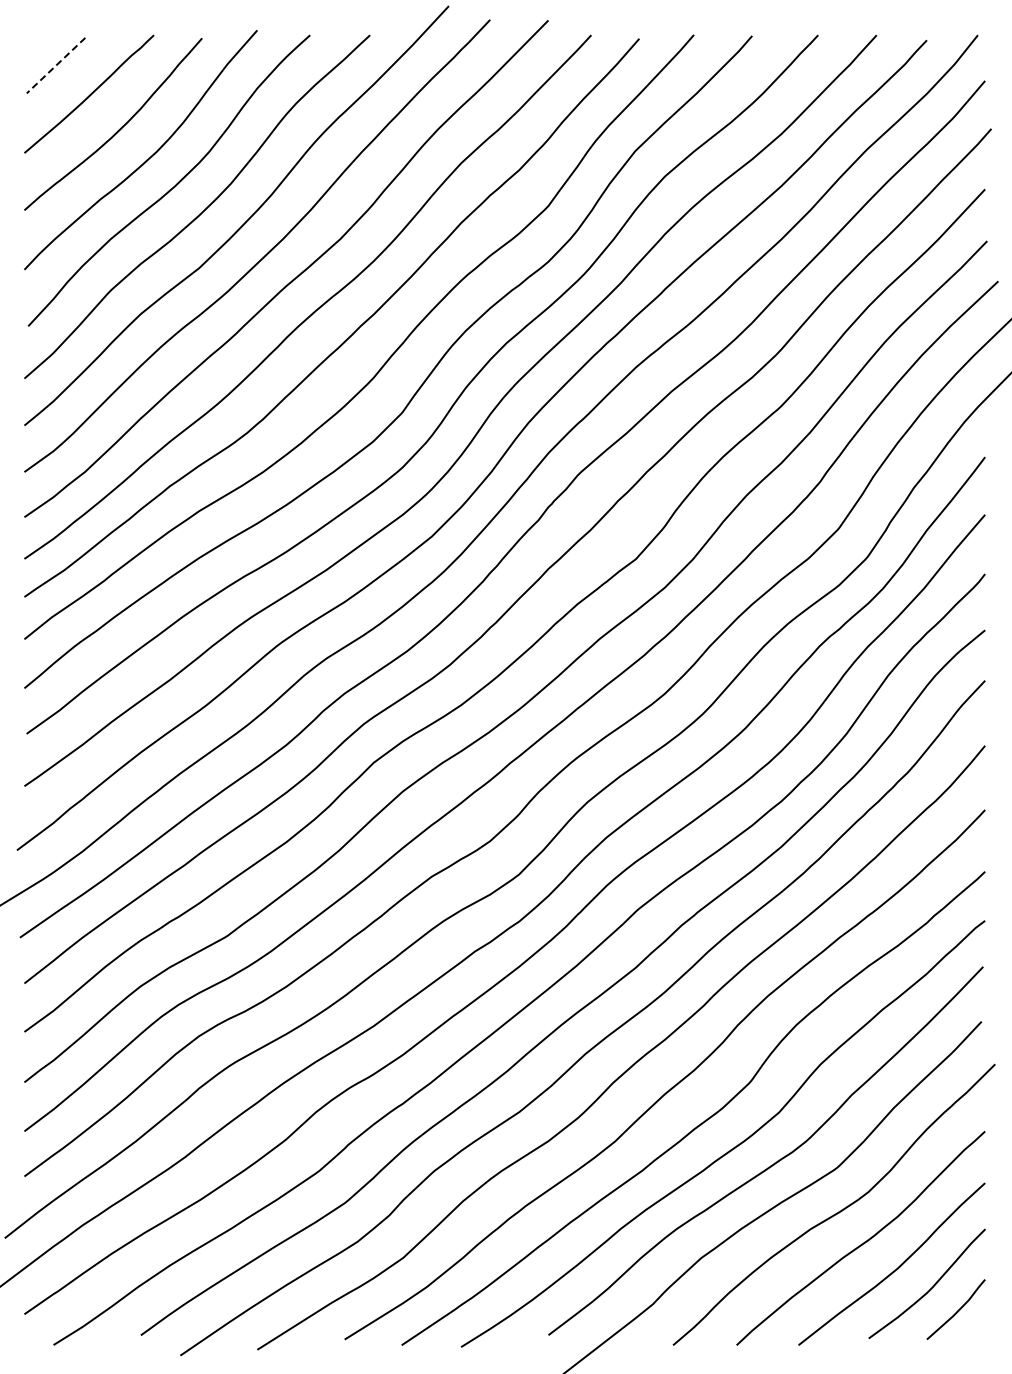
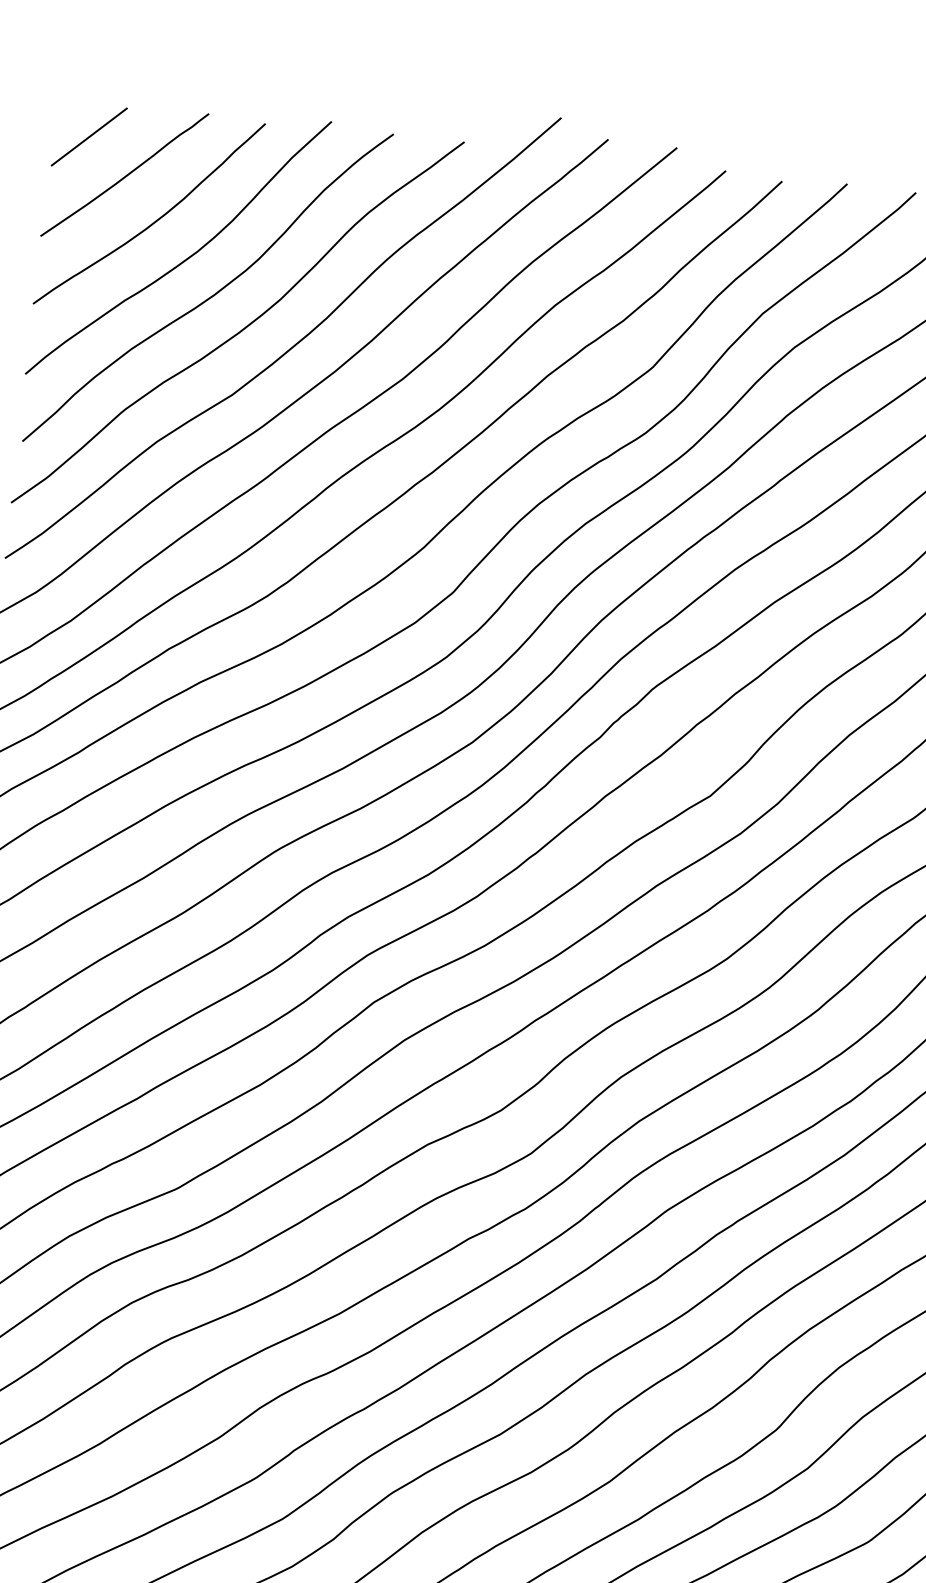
line: (55, 66) -> (88, 137), dashed -> solid

